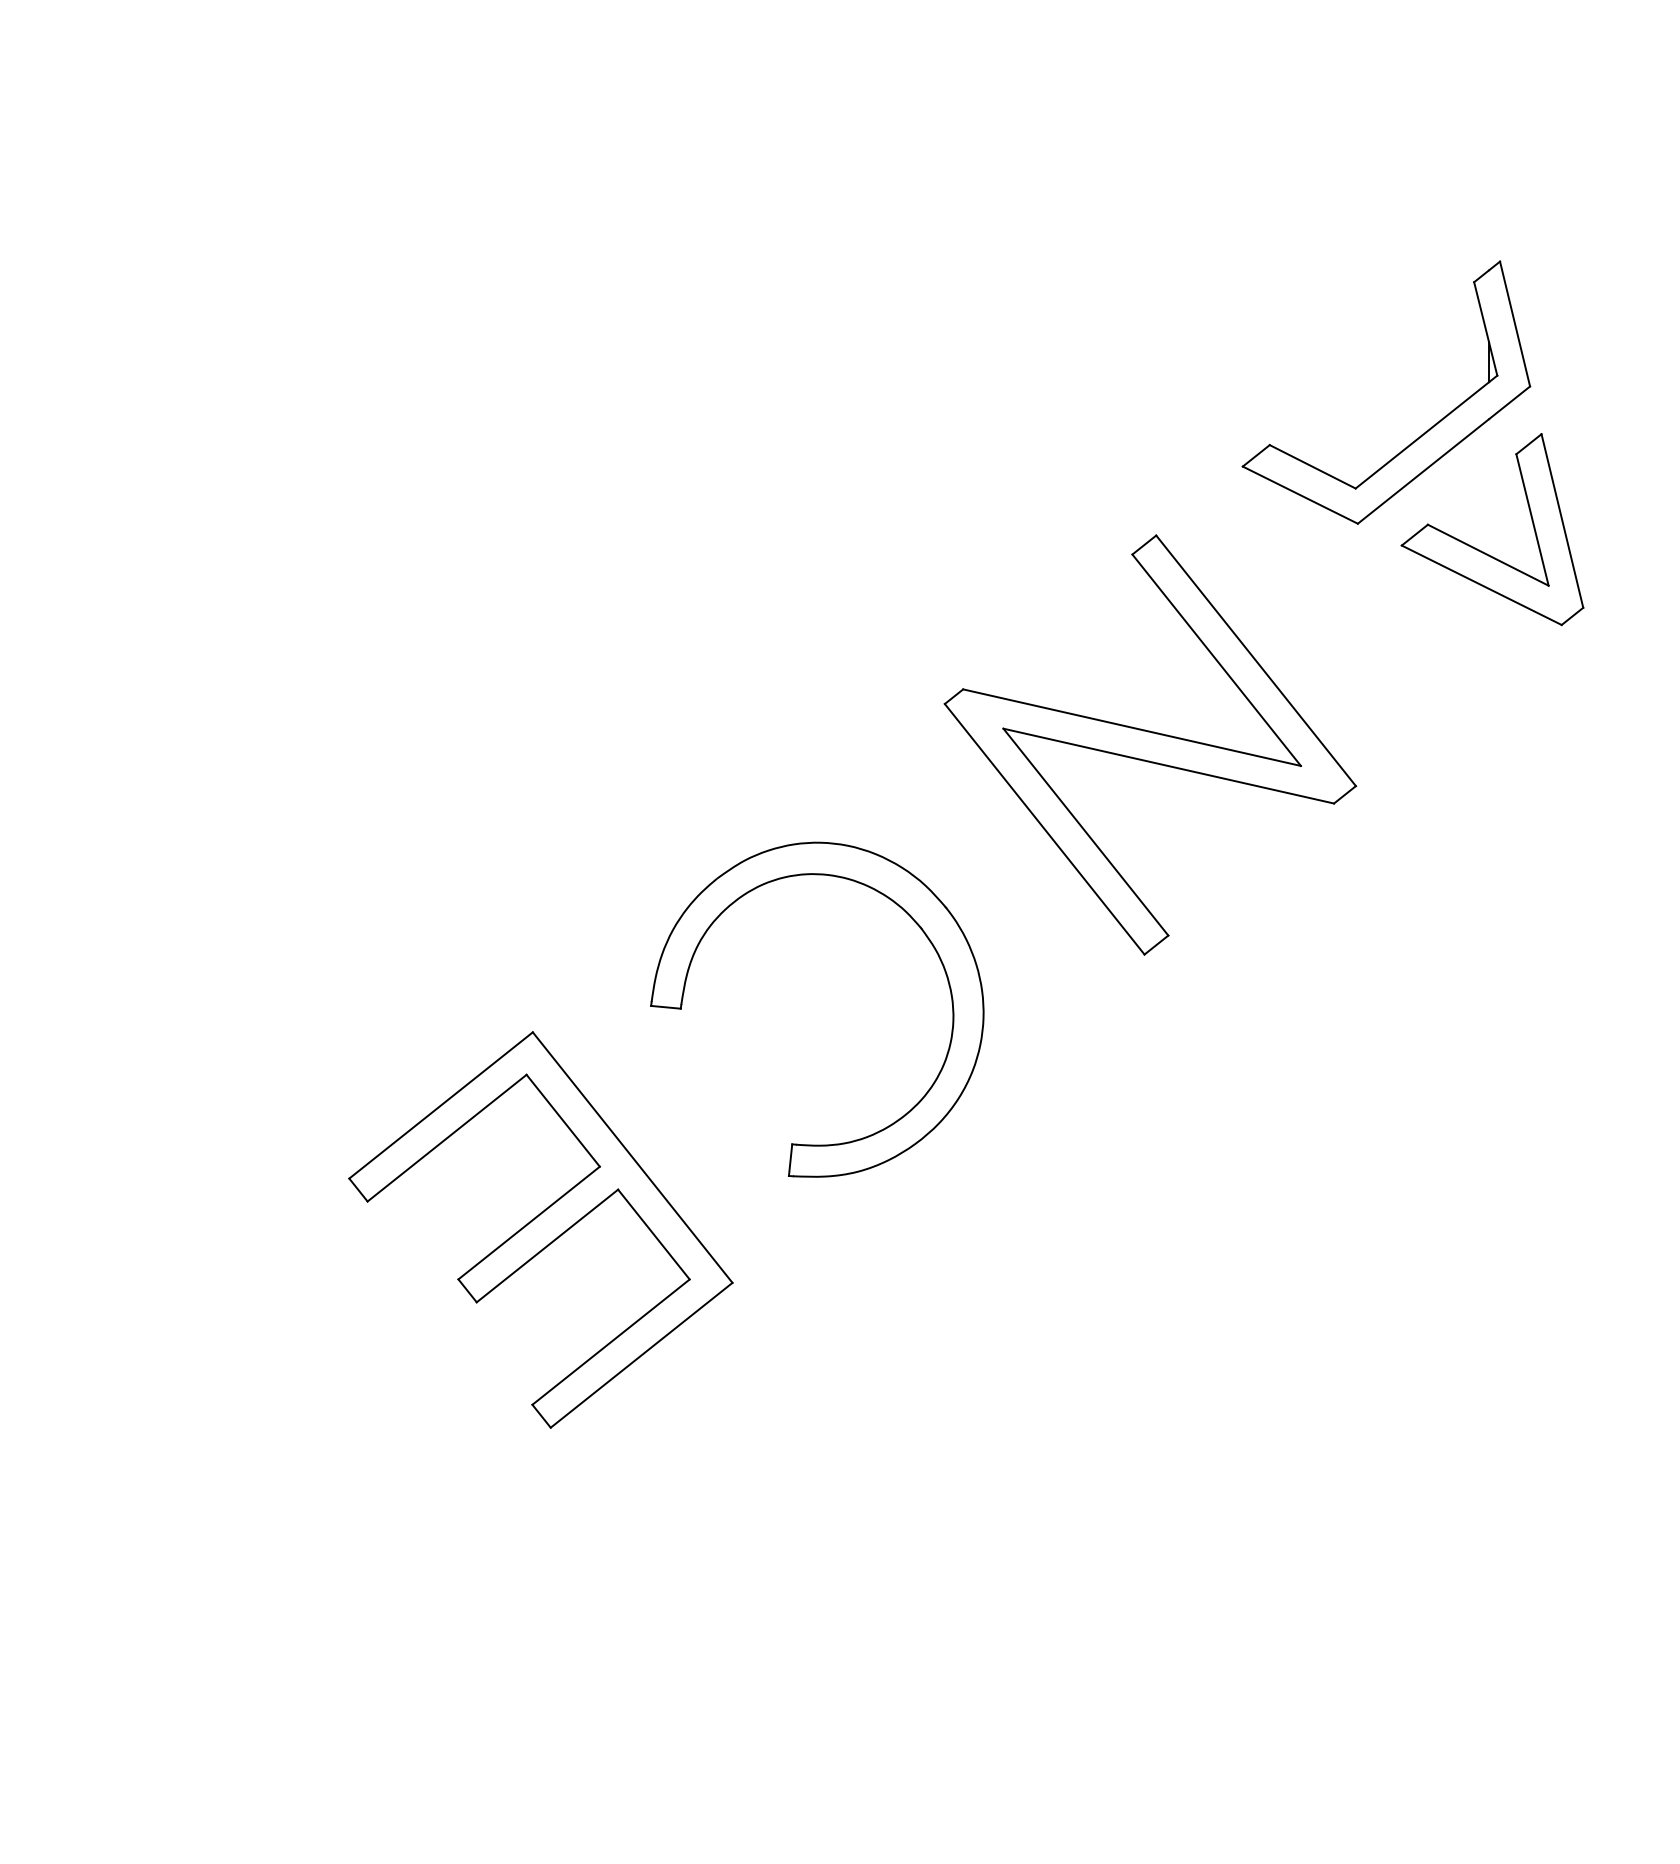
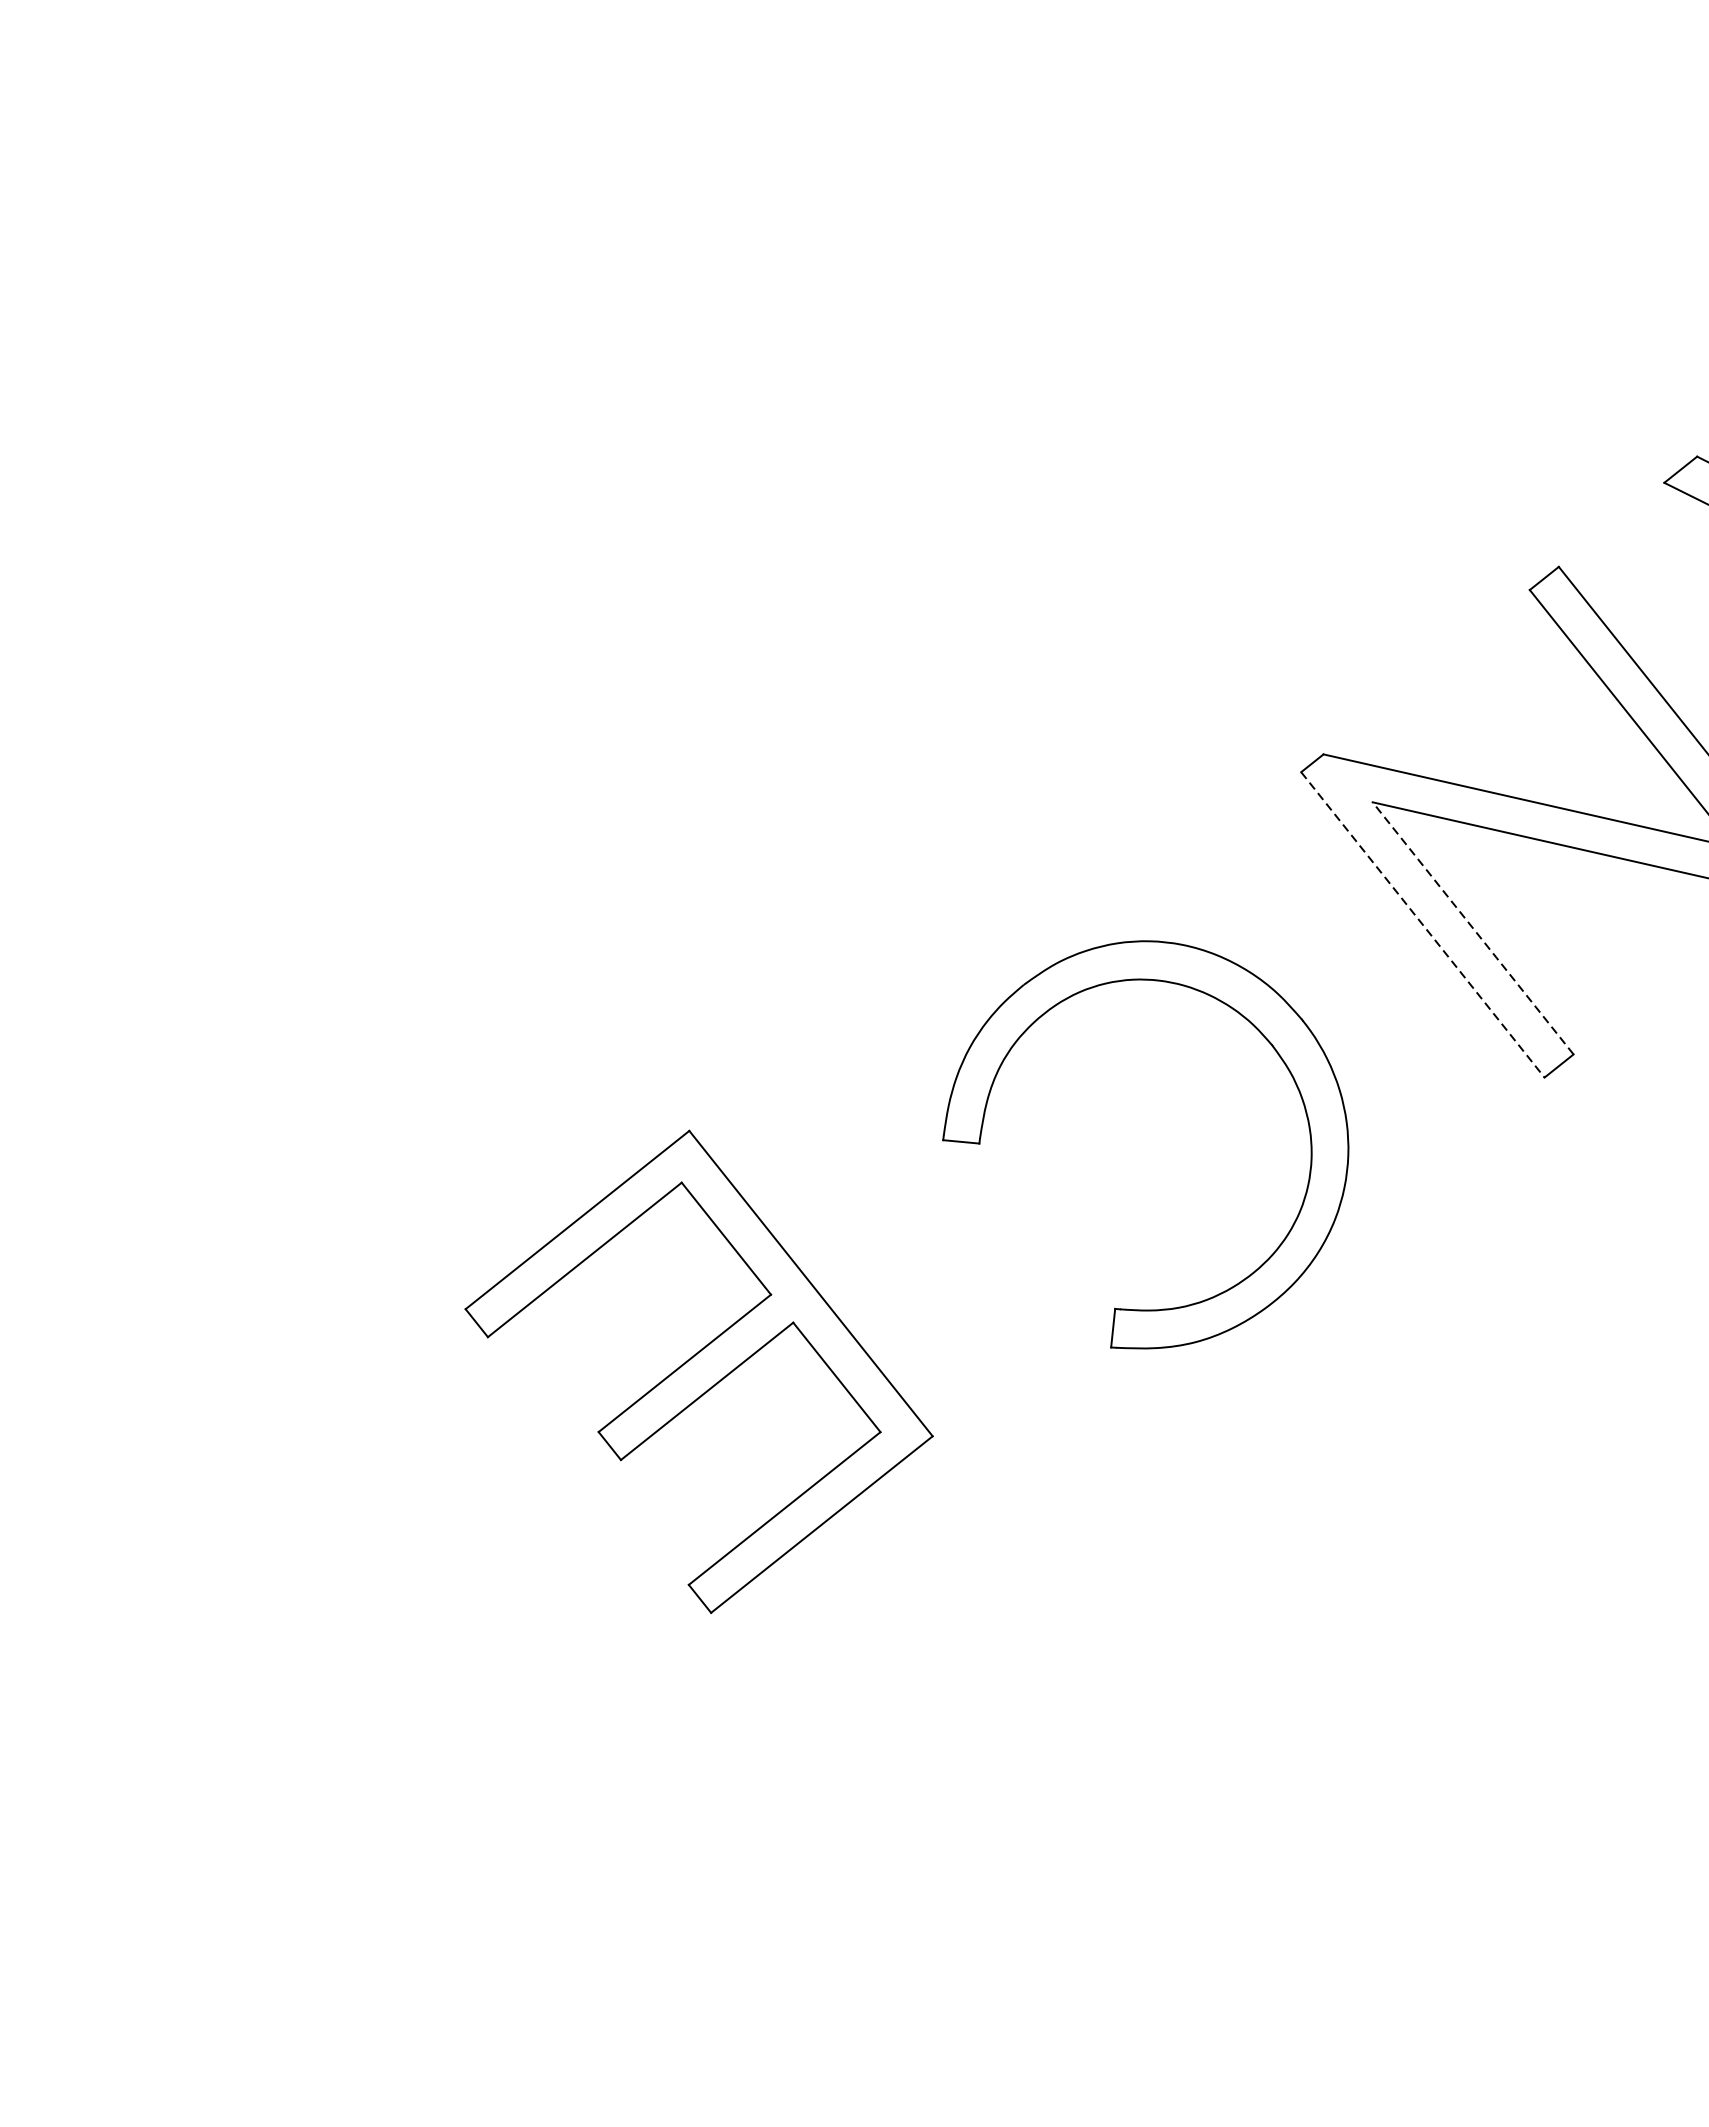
line: (1045, 829) -> (1423, 925), solid -> dashed
line: (1085, 831) -> (1472, 927), solid -> dashed
part: (540, 1229) -> (698, 1371), moved

